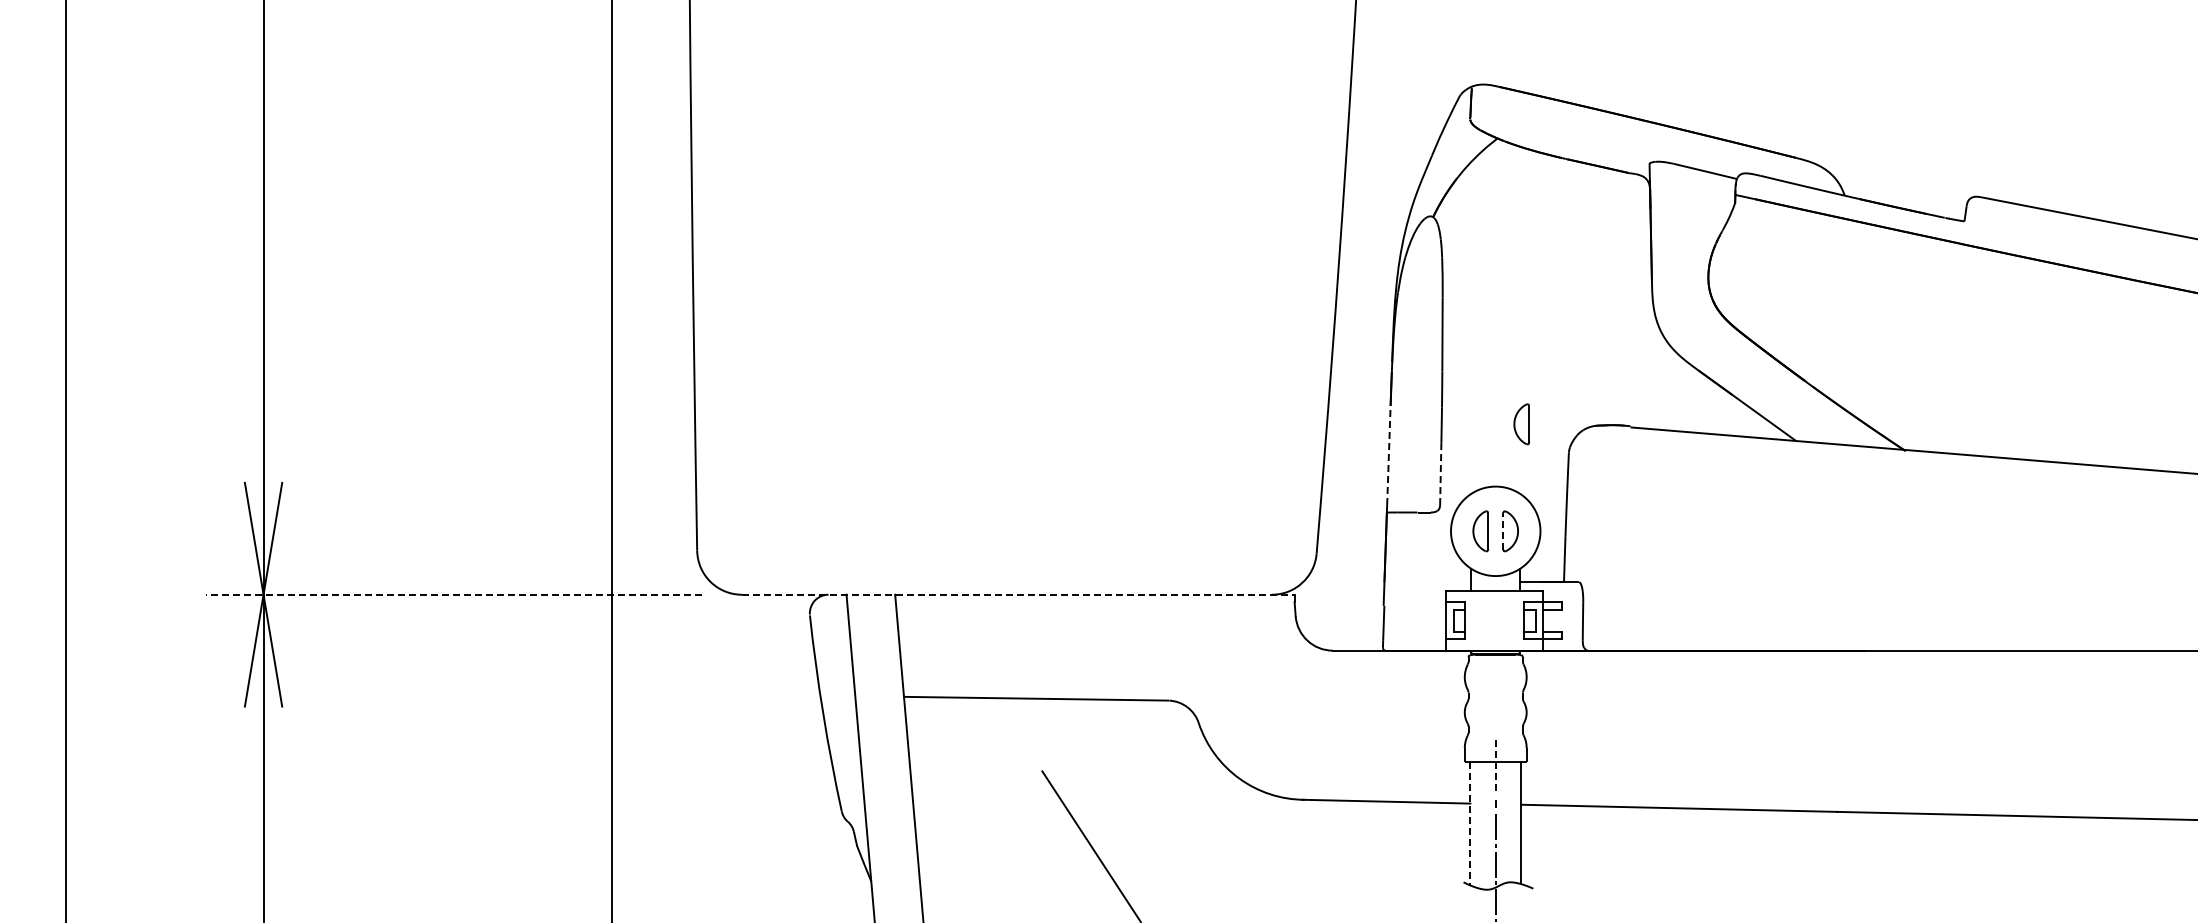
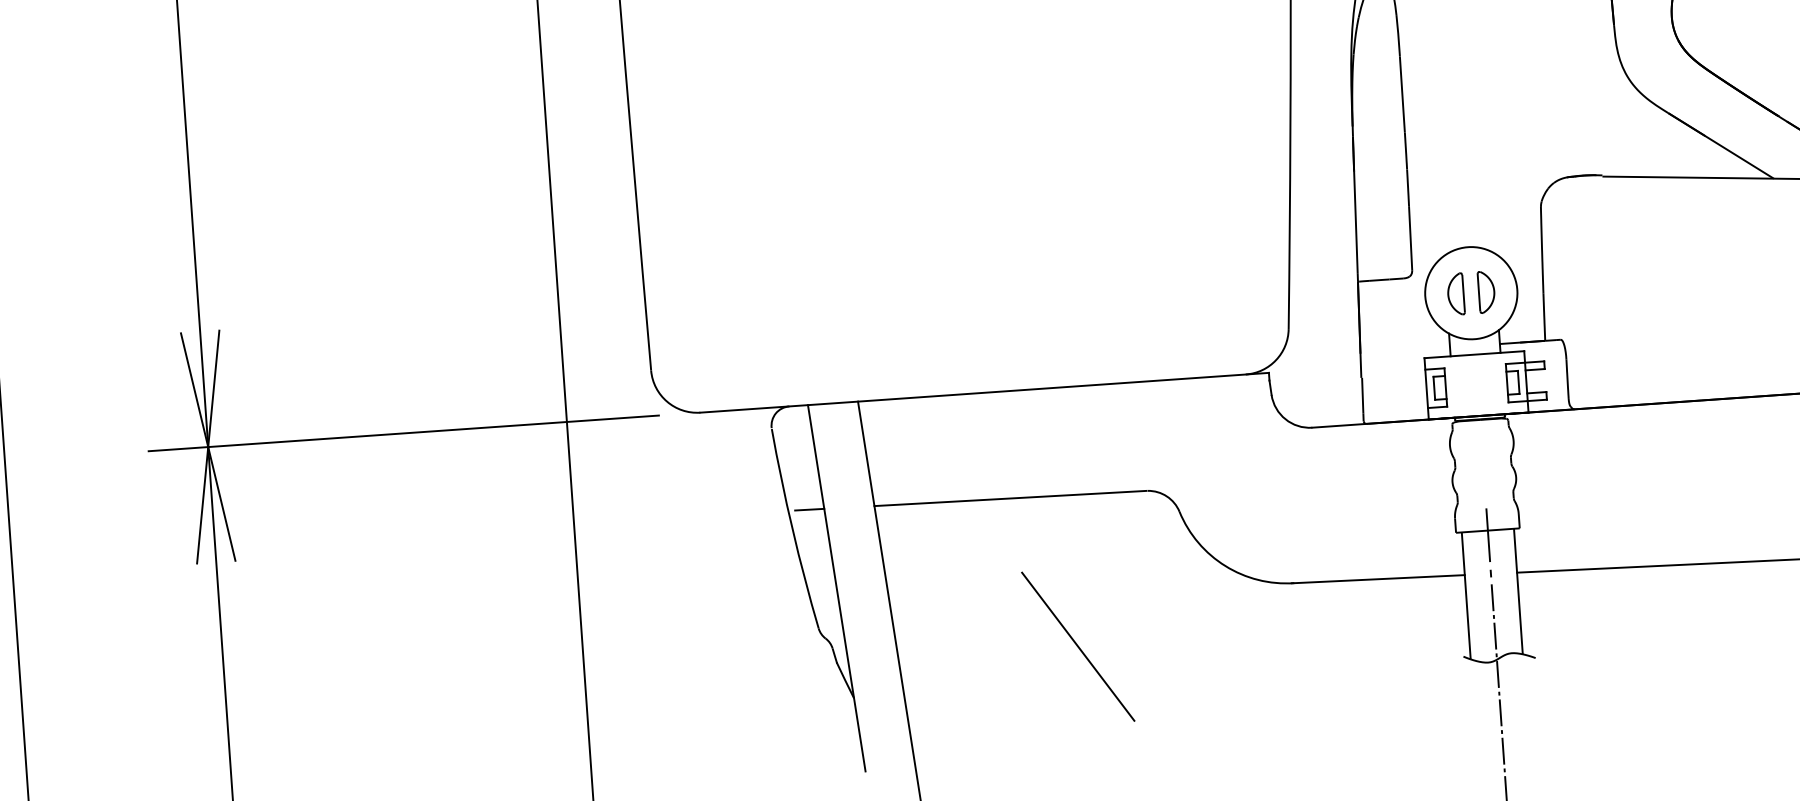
part: (1521, 424) -> (1490, 181), removed
line: (1388, 455) -> (1355, 222), dashed -> solid
line: (1440, 473) -> (1410, 237), dashed -> solid
line: (1503, 530) -> (1479, 291), dashed -> solid
line: (453, 594) -> (403, 433), dashed -> solid
line: (1018, 594) -> (984, 392), dashed -> solid
line: (841, 695) -> (810, 509), added
line: (1495, 767) -> (1488, 536), dashed -> solid
line: (1470, 823) -> (1466, 595), dashed -> solid

